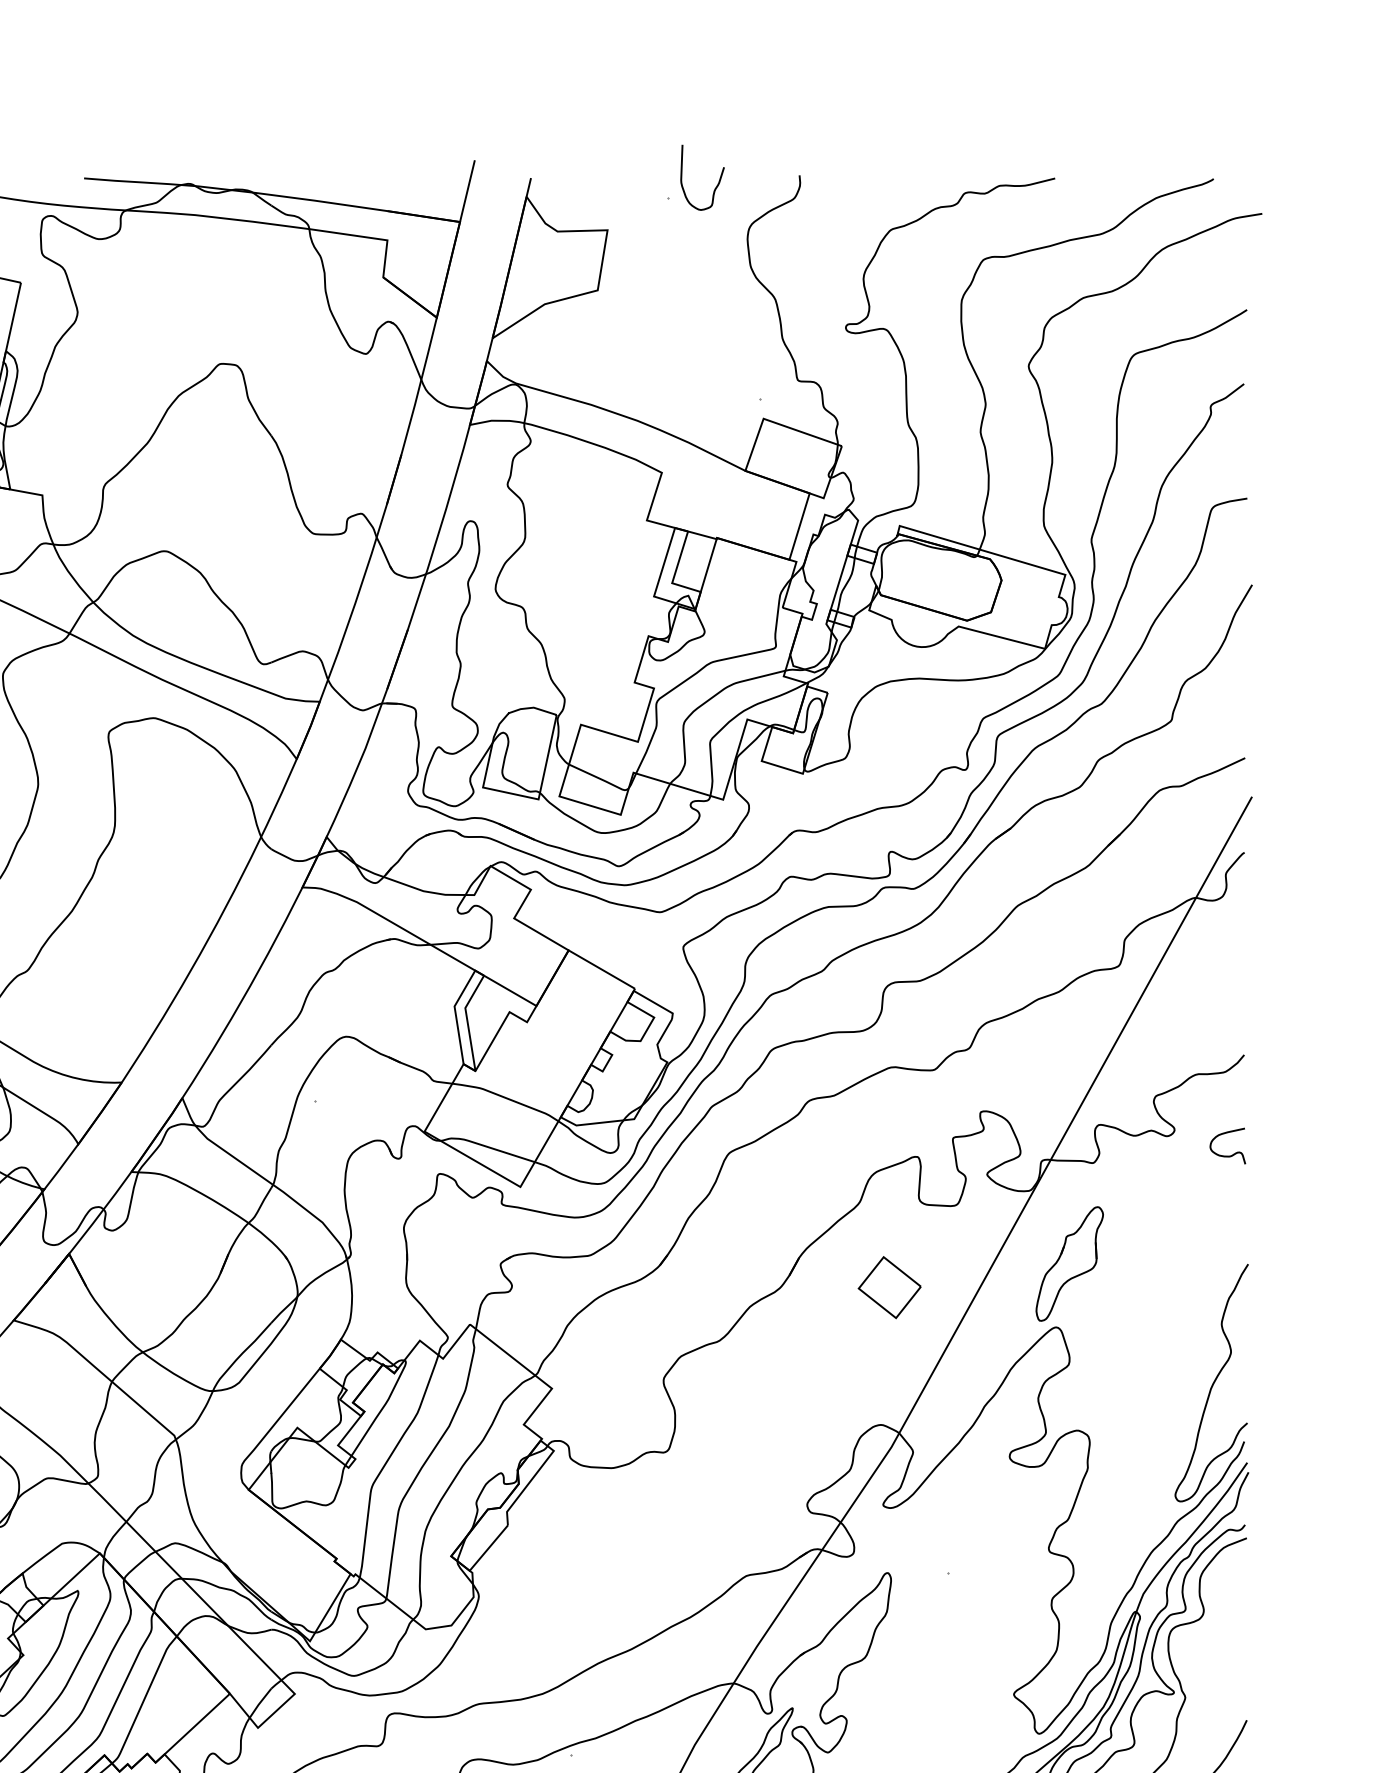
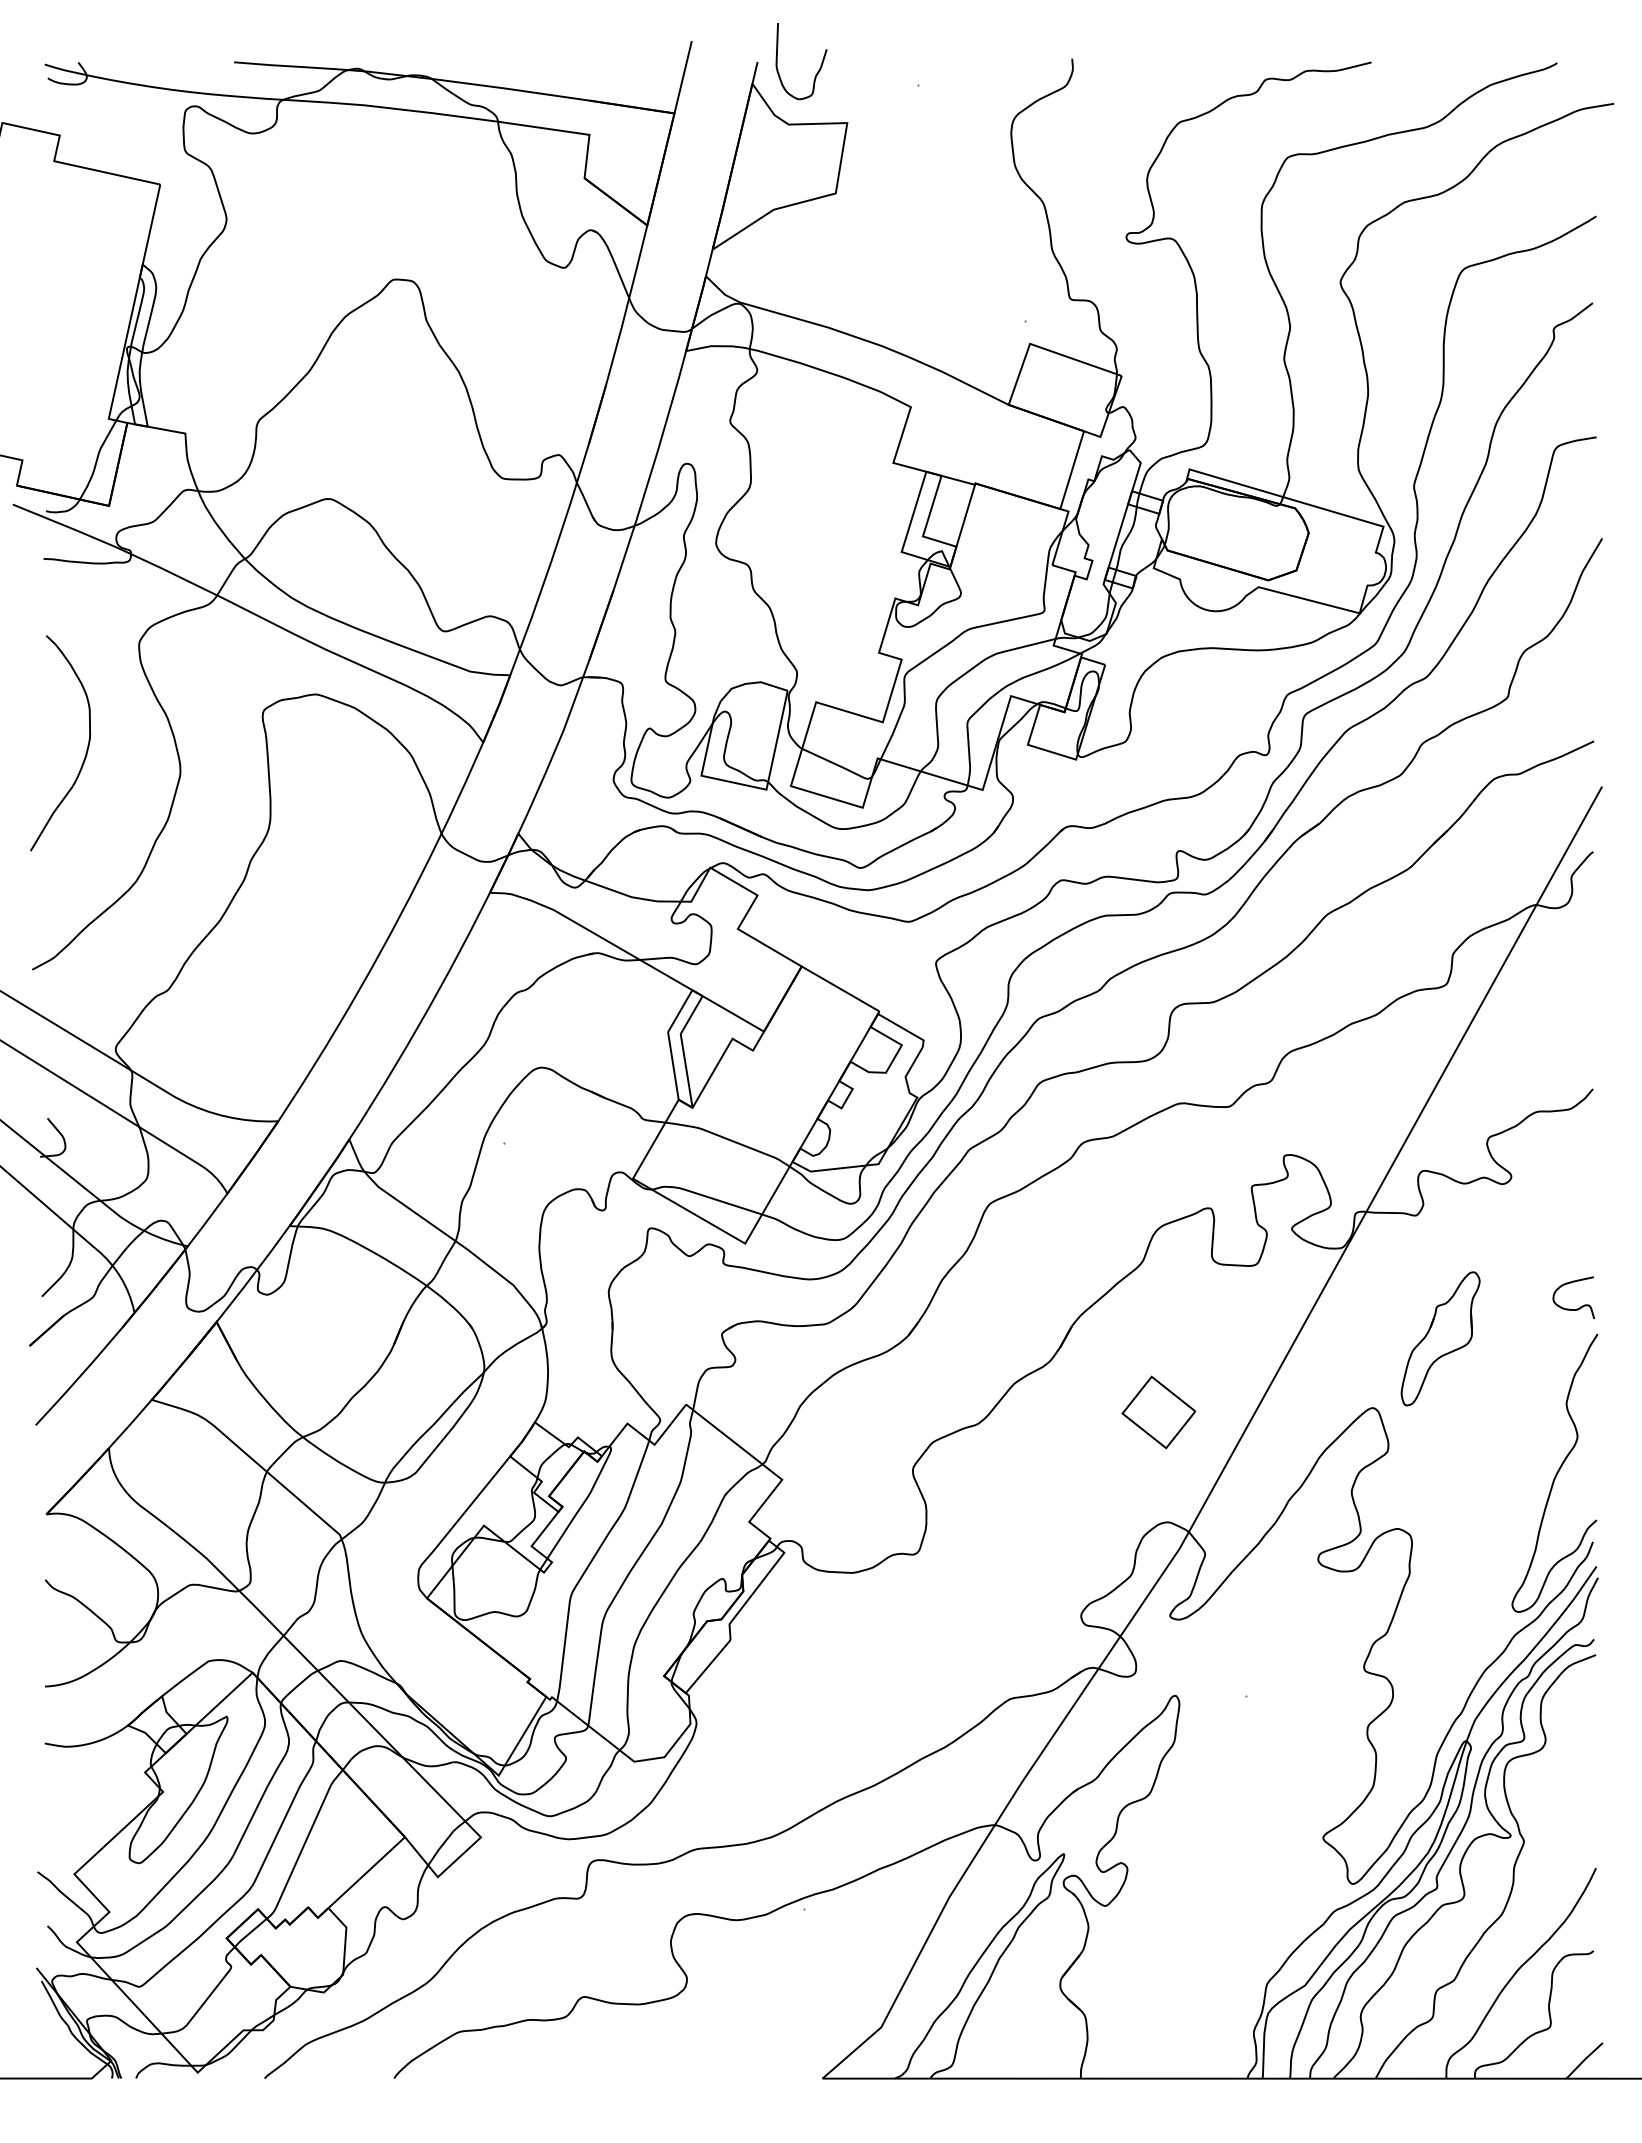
curve: (716, 186) -> (817, 71), moved
curve: (1233, 1153) -> (1580, 1306), moved
part: (1069, 1263) -> (1440, 1338), moved
part: (889, 1287) -> (1158, 1412), moved

